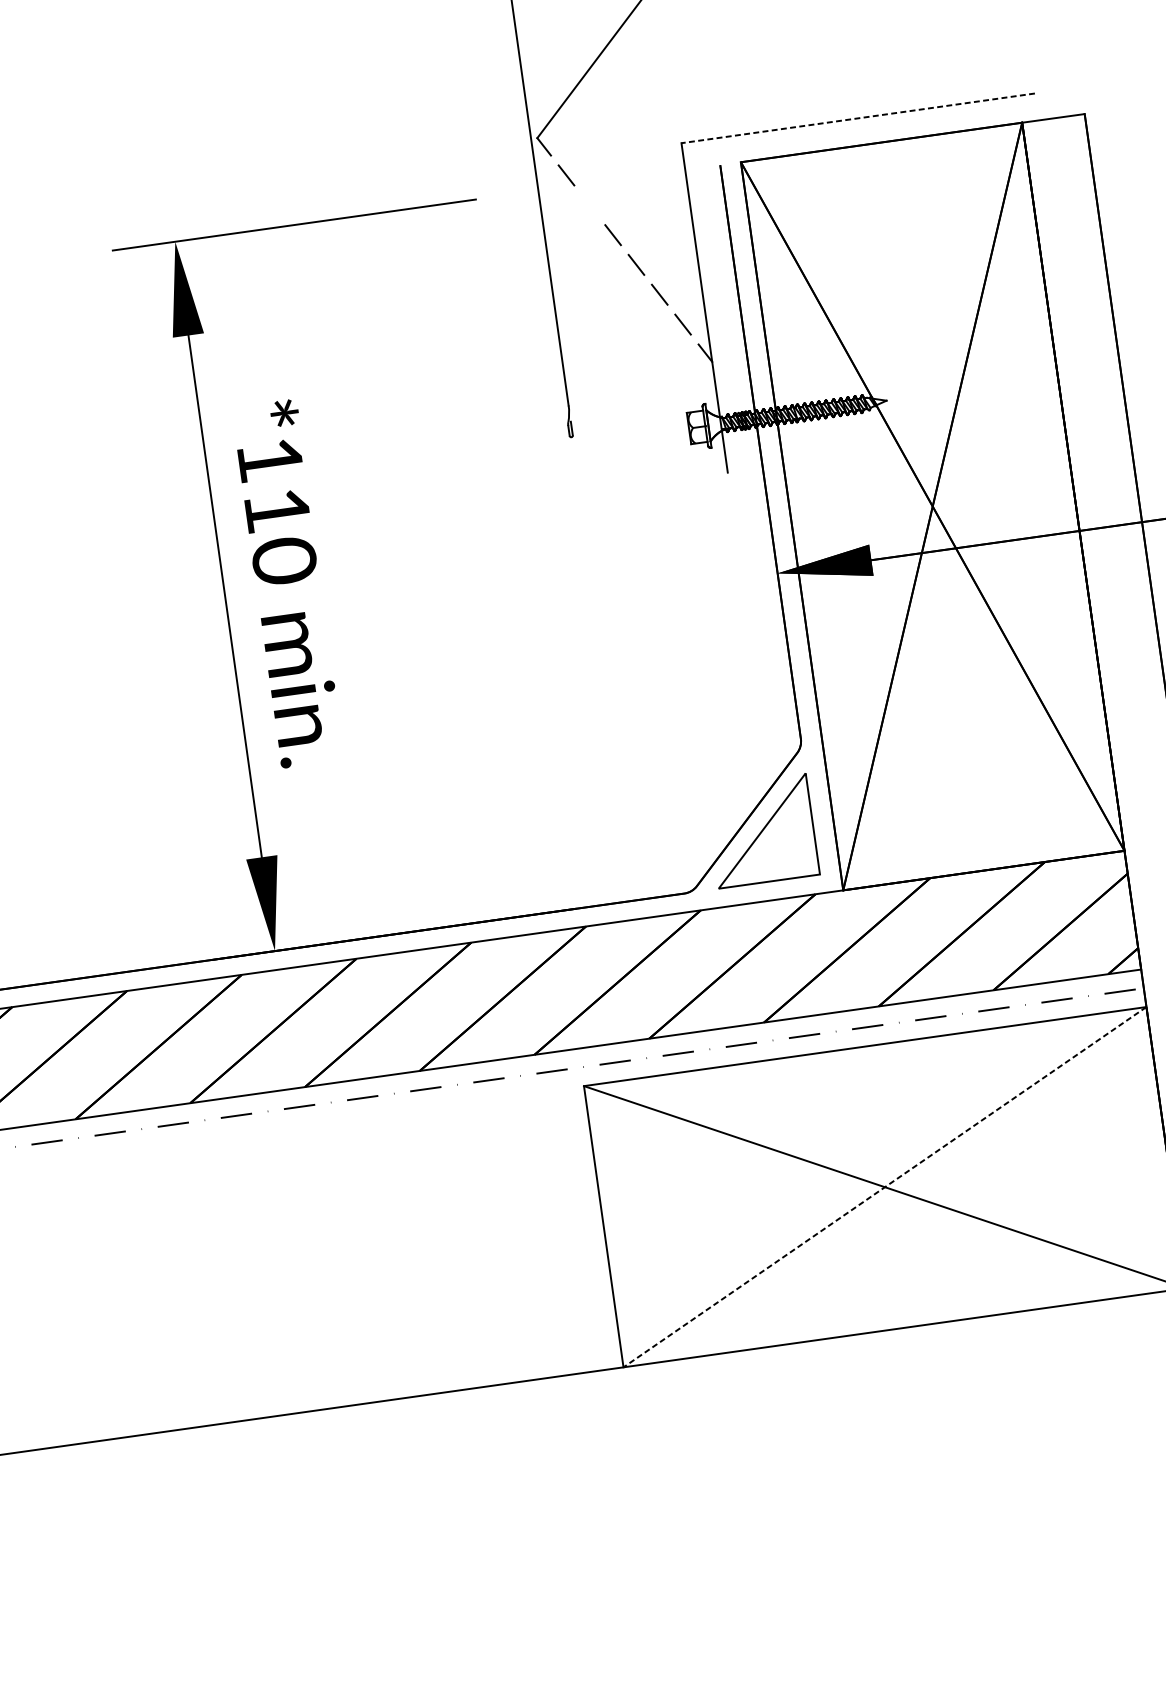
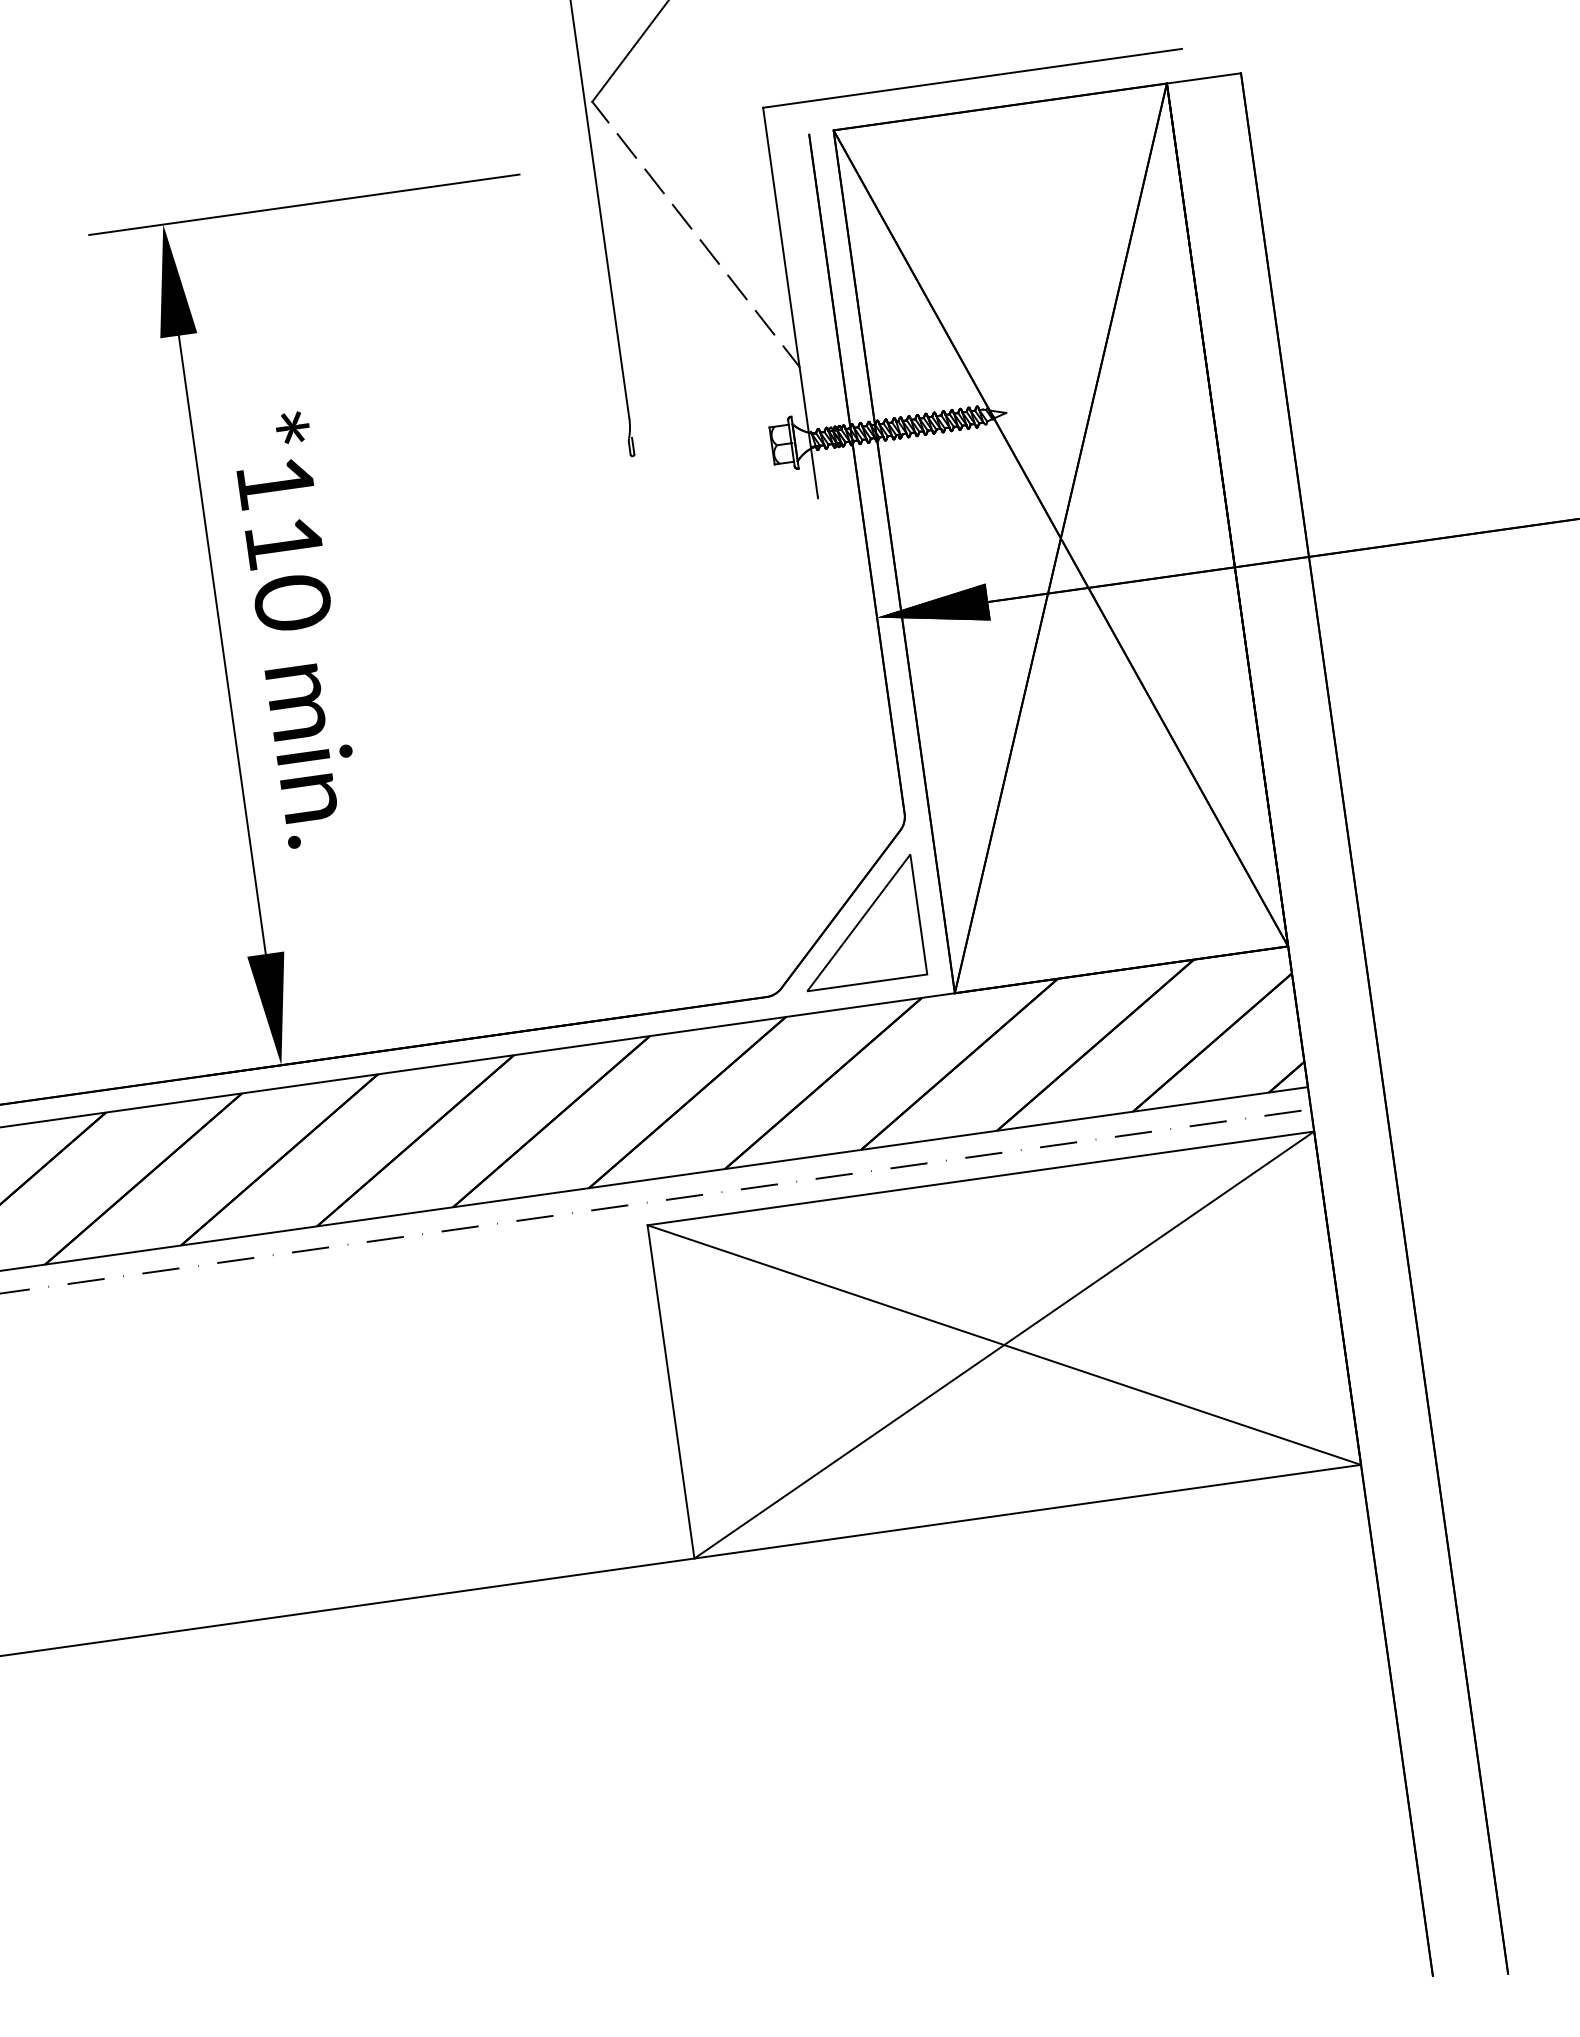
line: (858, 118) -> (972, 78), dashed -> solid
line: (589, 205) -> (654, 181), added
line: (884, 1187) -> (1003, 1345), dashed -> solid

